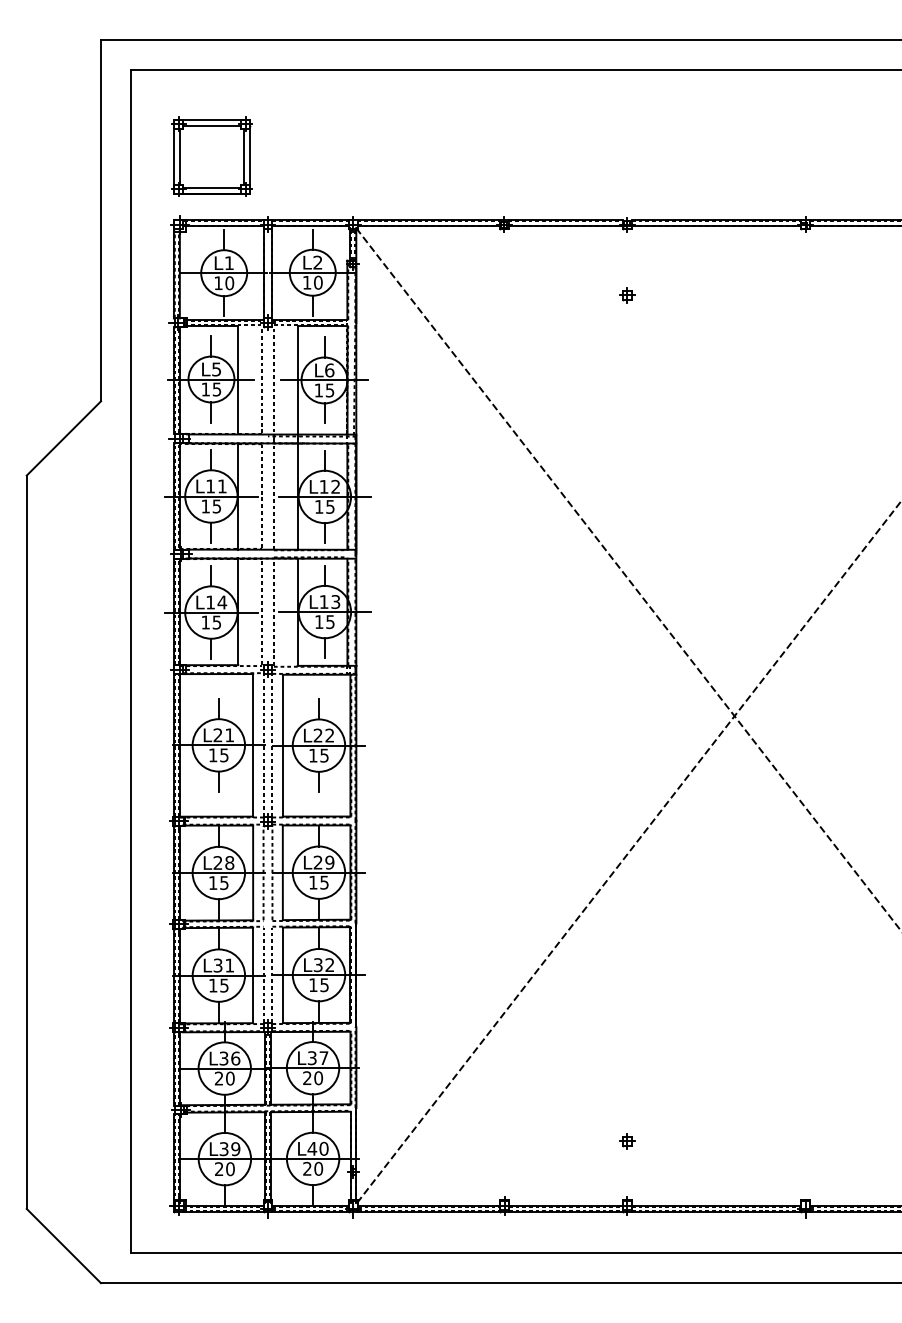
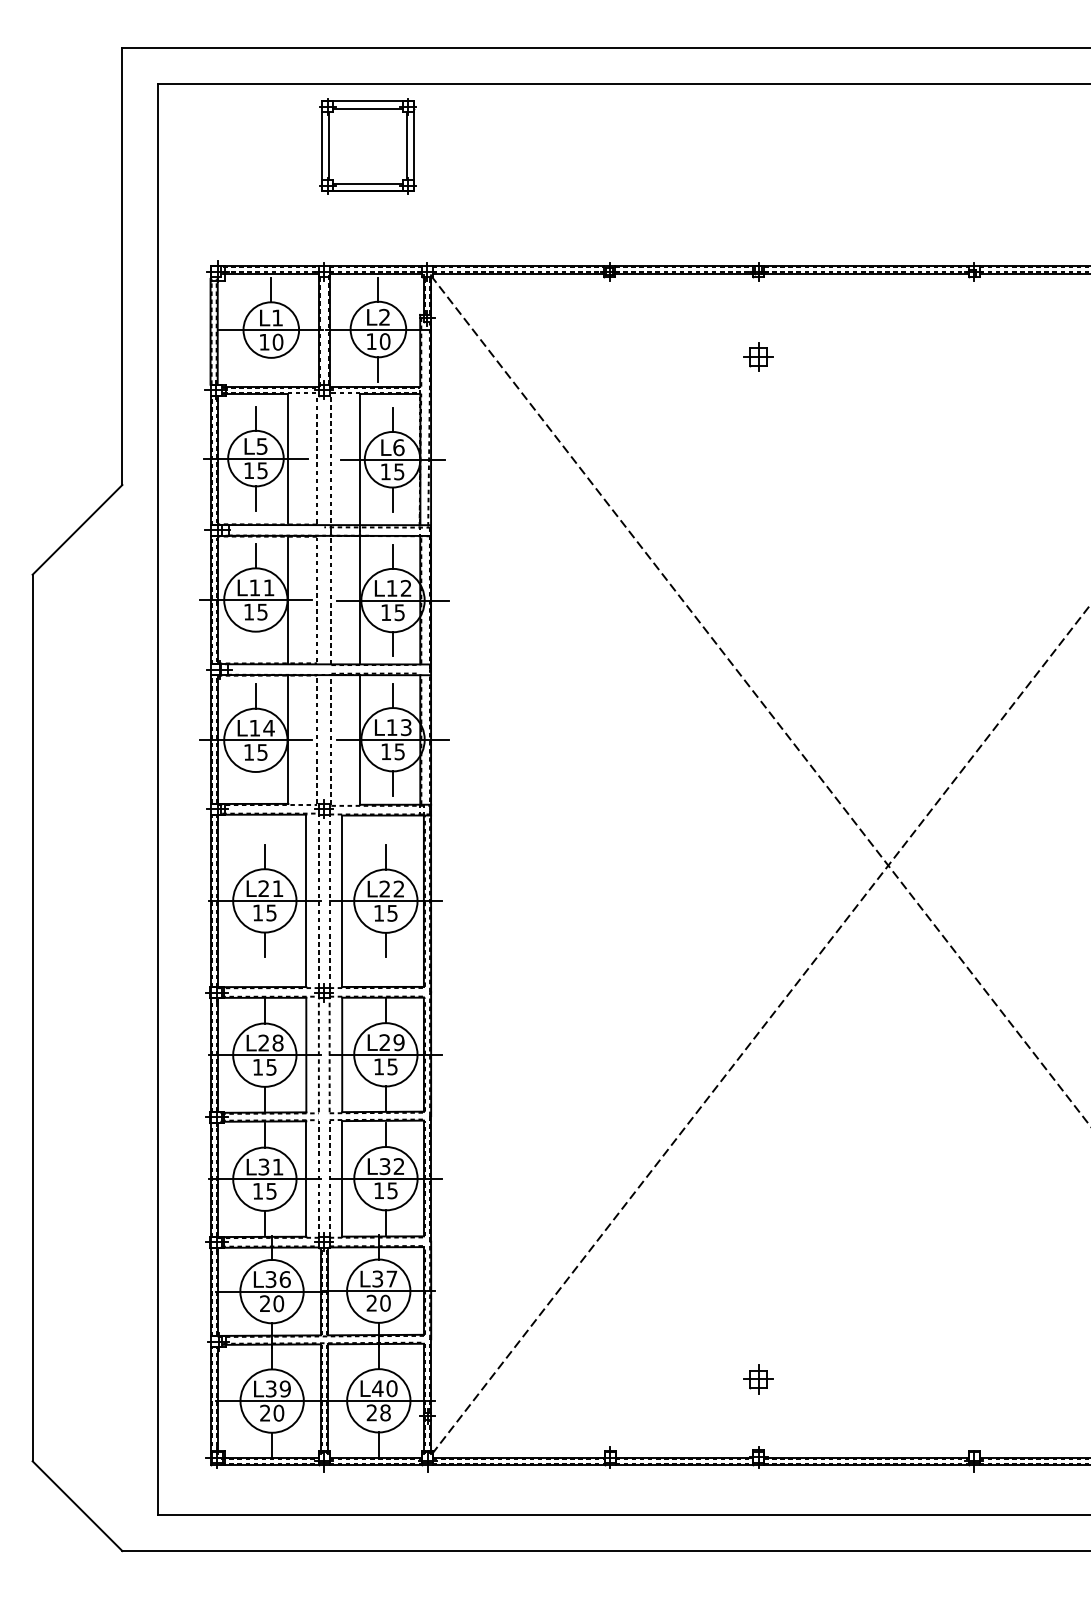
part: (211, 156) -> (367, 146), moved
part: (627, 295) -> (758, 356), size x1.6
line: (224, 305) -> (271, 369), removed
line: (211, 532) -> (255, 643), removed
line: (211, 648) -> (255, 783), removed
part: (627, 1141) -> (758, 1379), size x1.6
text: (318, 1168) -> (385, 1412), 20 -> 28

